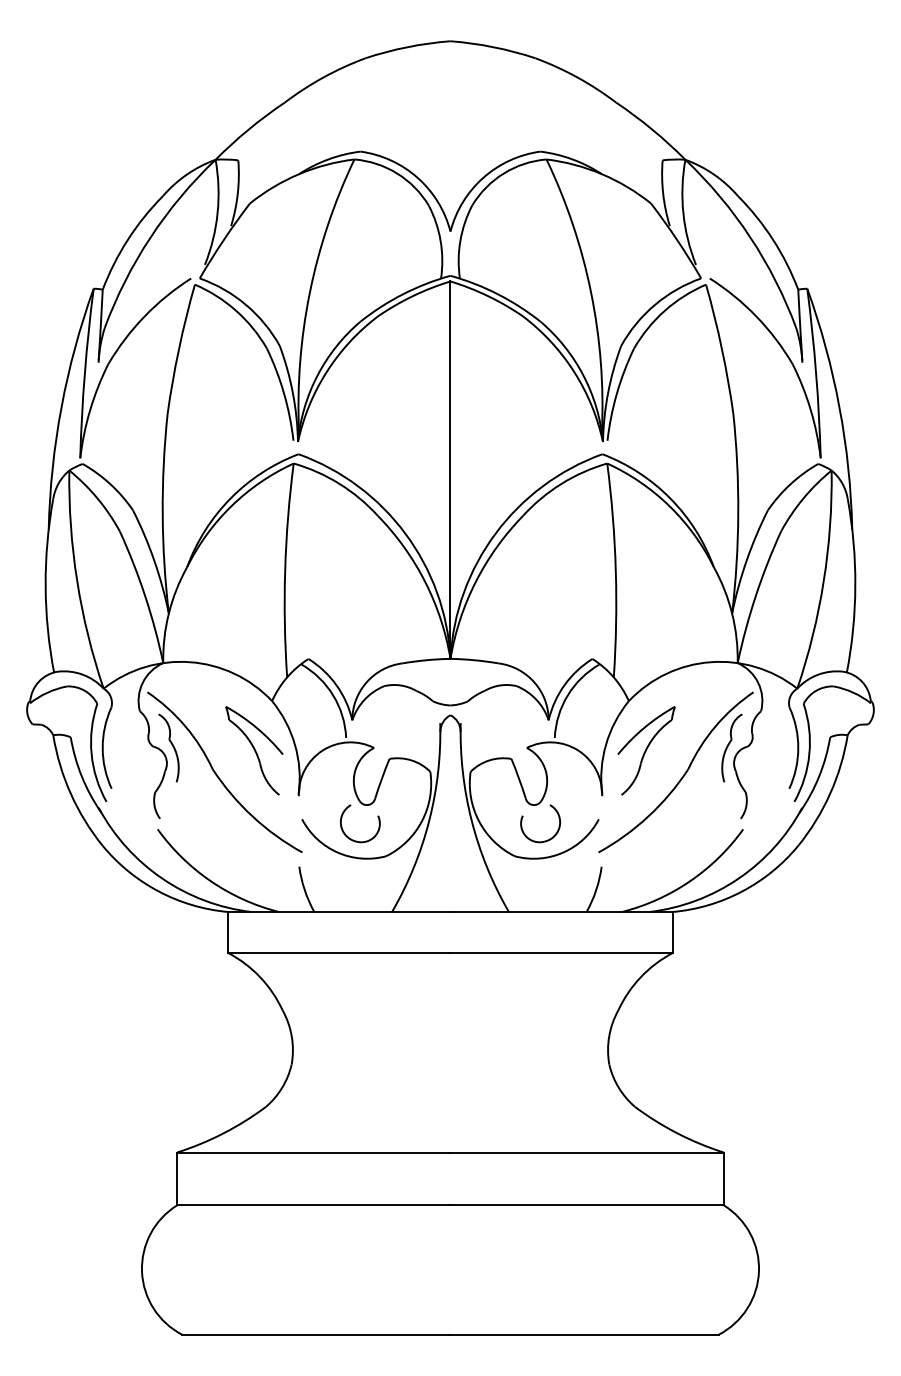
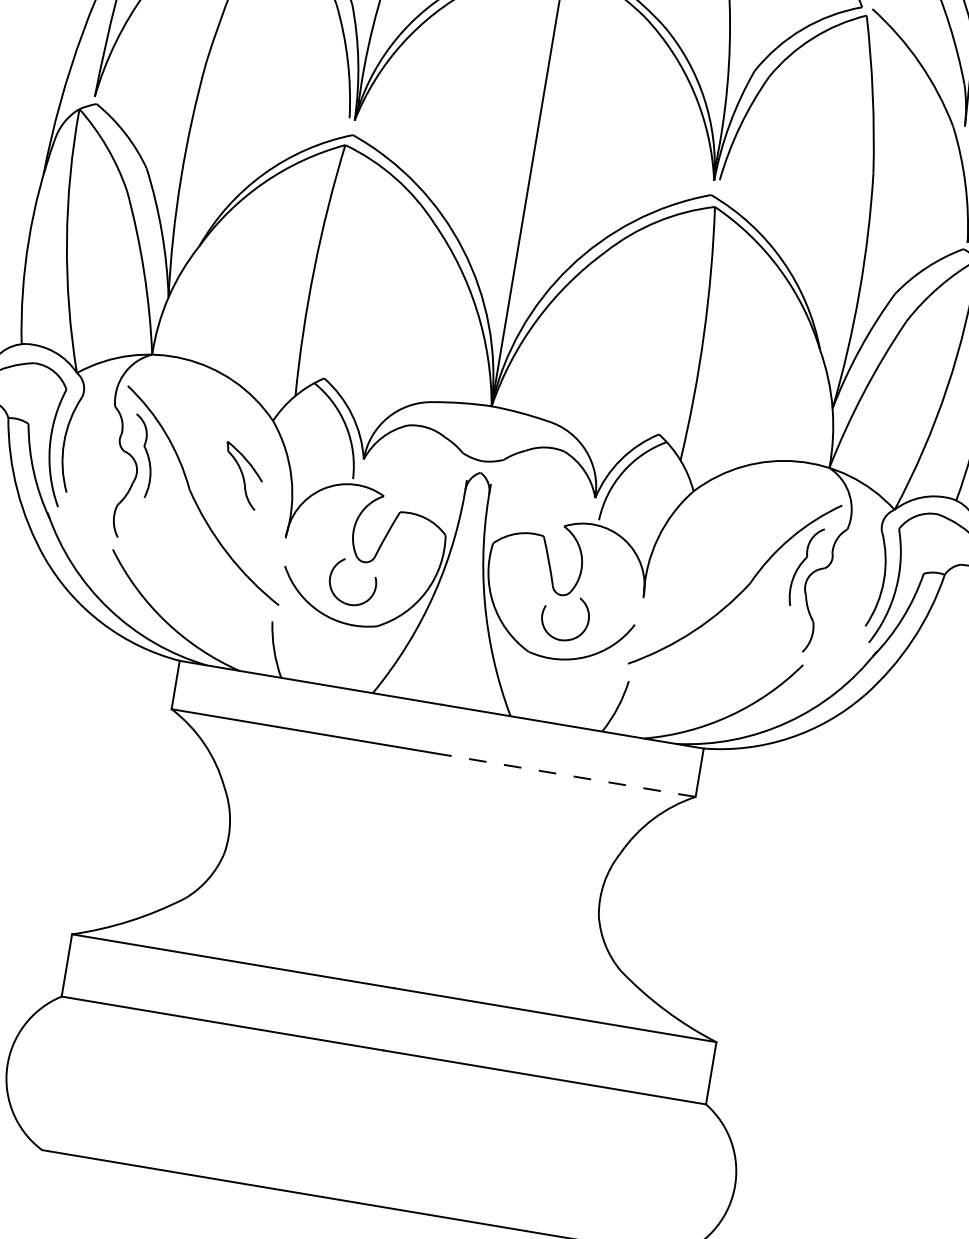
part: (254, 750) -> (242, 475), size x0.6
part: (646, 750) -> (704, 552), removed
line: (561, 953) -> (564, 775), solid -> dashed

